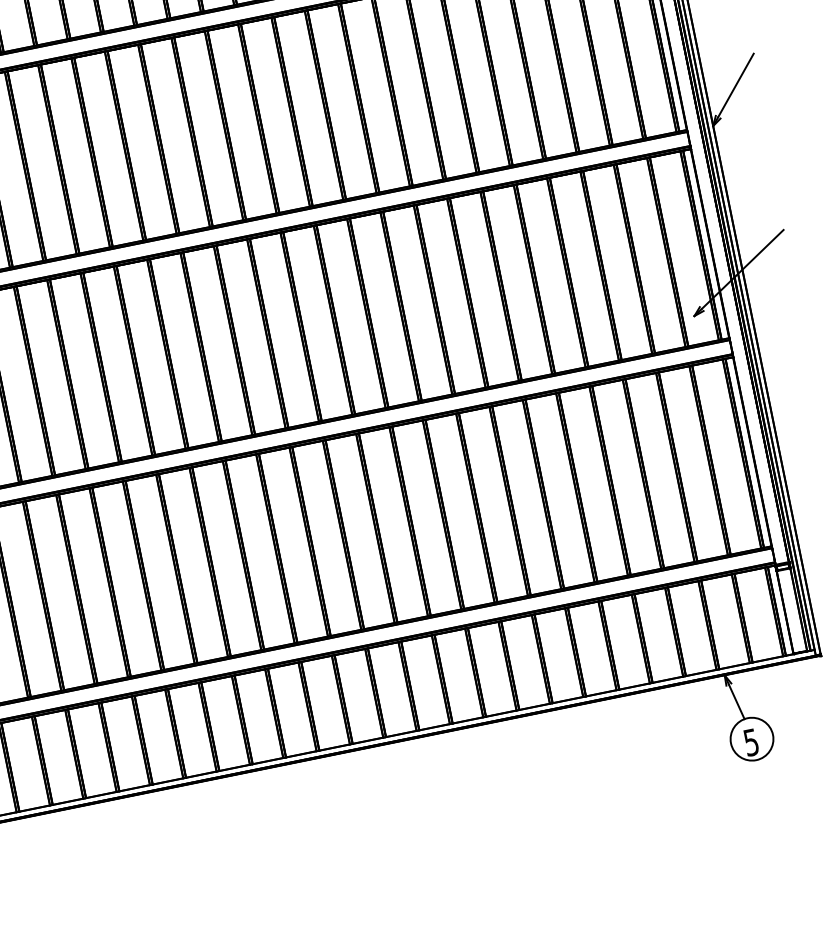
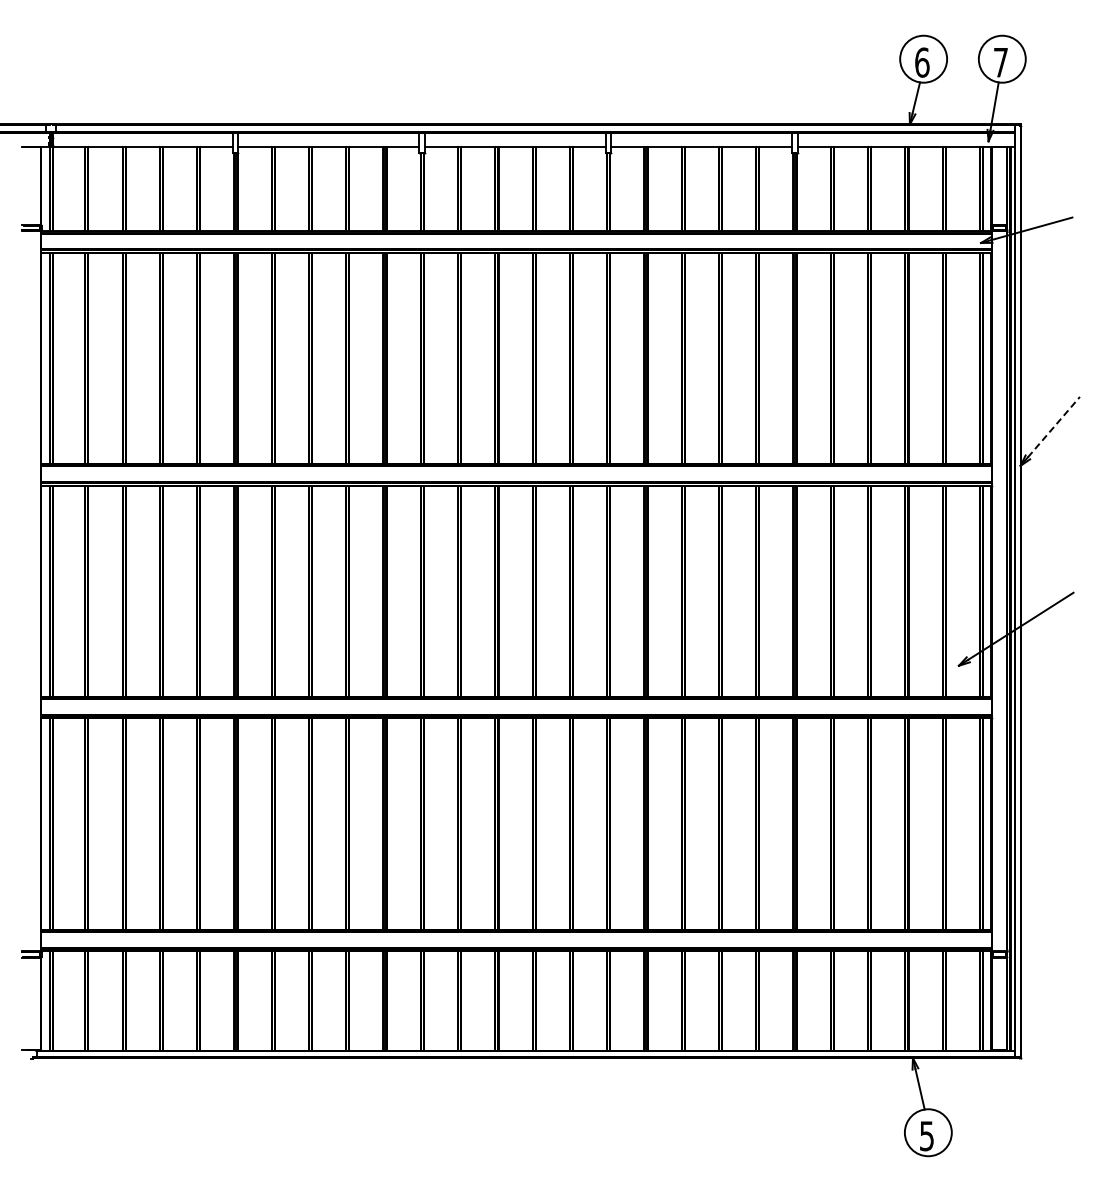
line: (735, 85) -> (1053, 427), solid -> dashed

